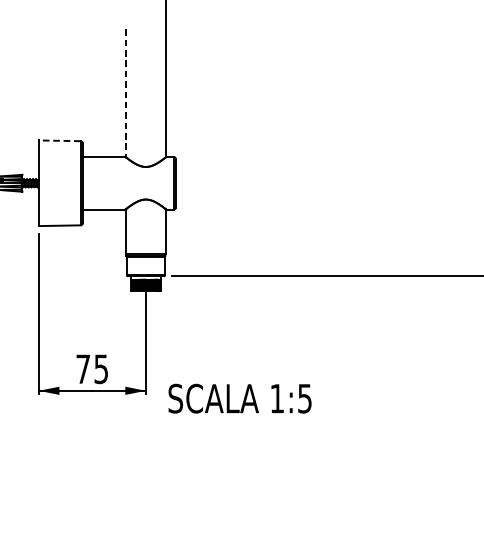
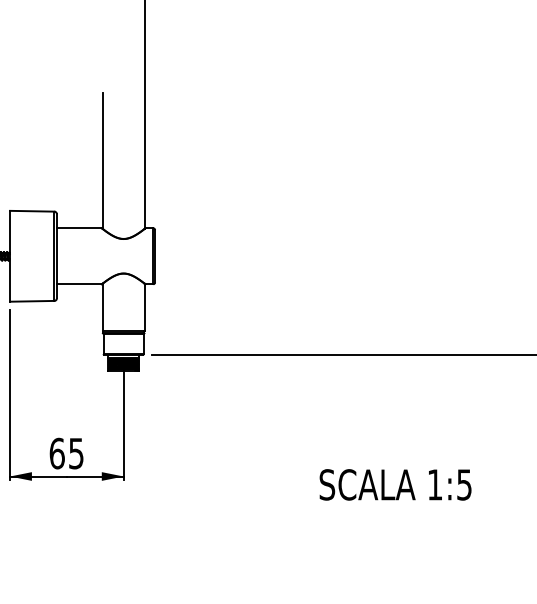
line: (125, 93) -> (102, 160), dashed -> solid
line: (59, 141) -> (31, 211), dashed -> solid
text: (82, 369) -> (56, 453), 75 -> 65
text: (239, 398) -> (395, 484), moved

